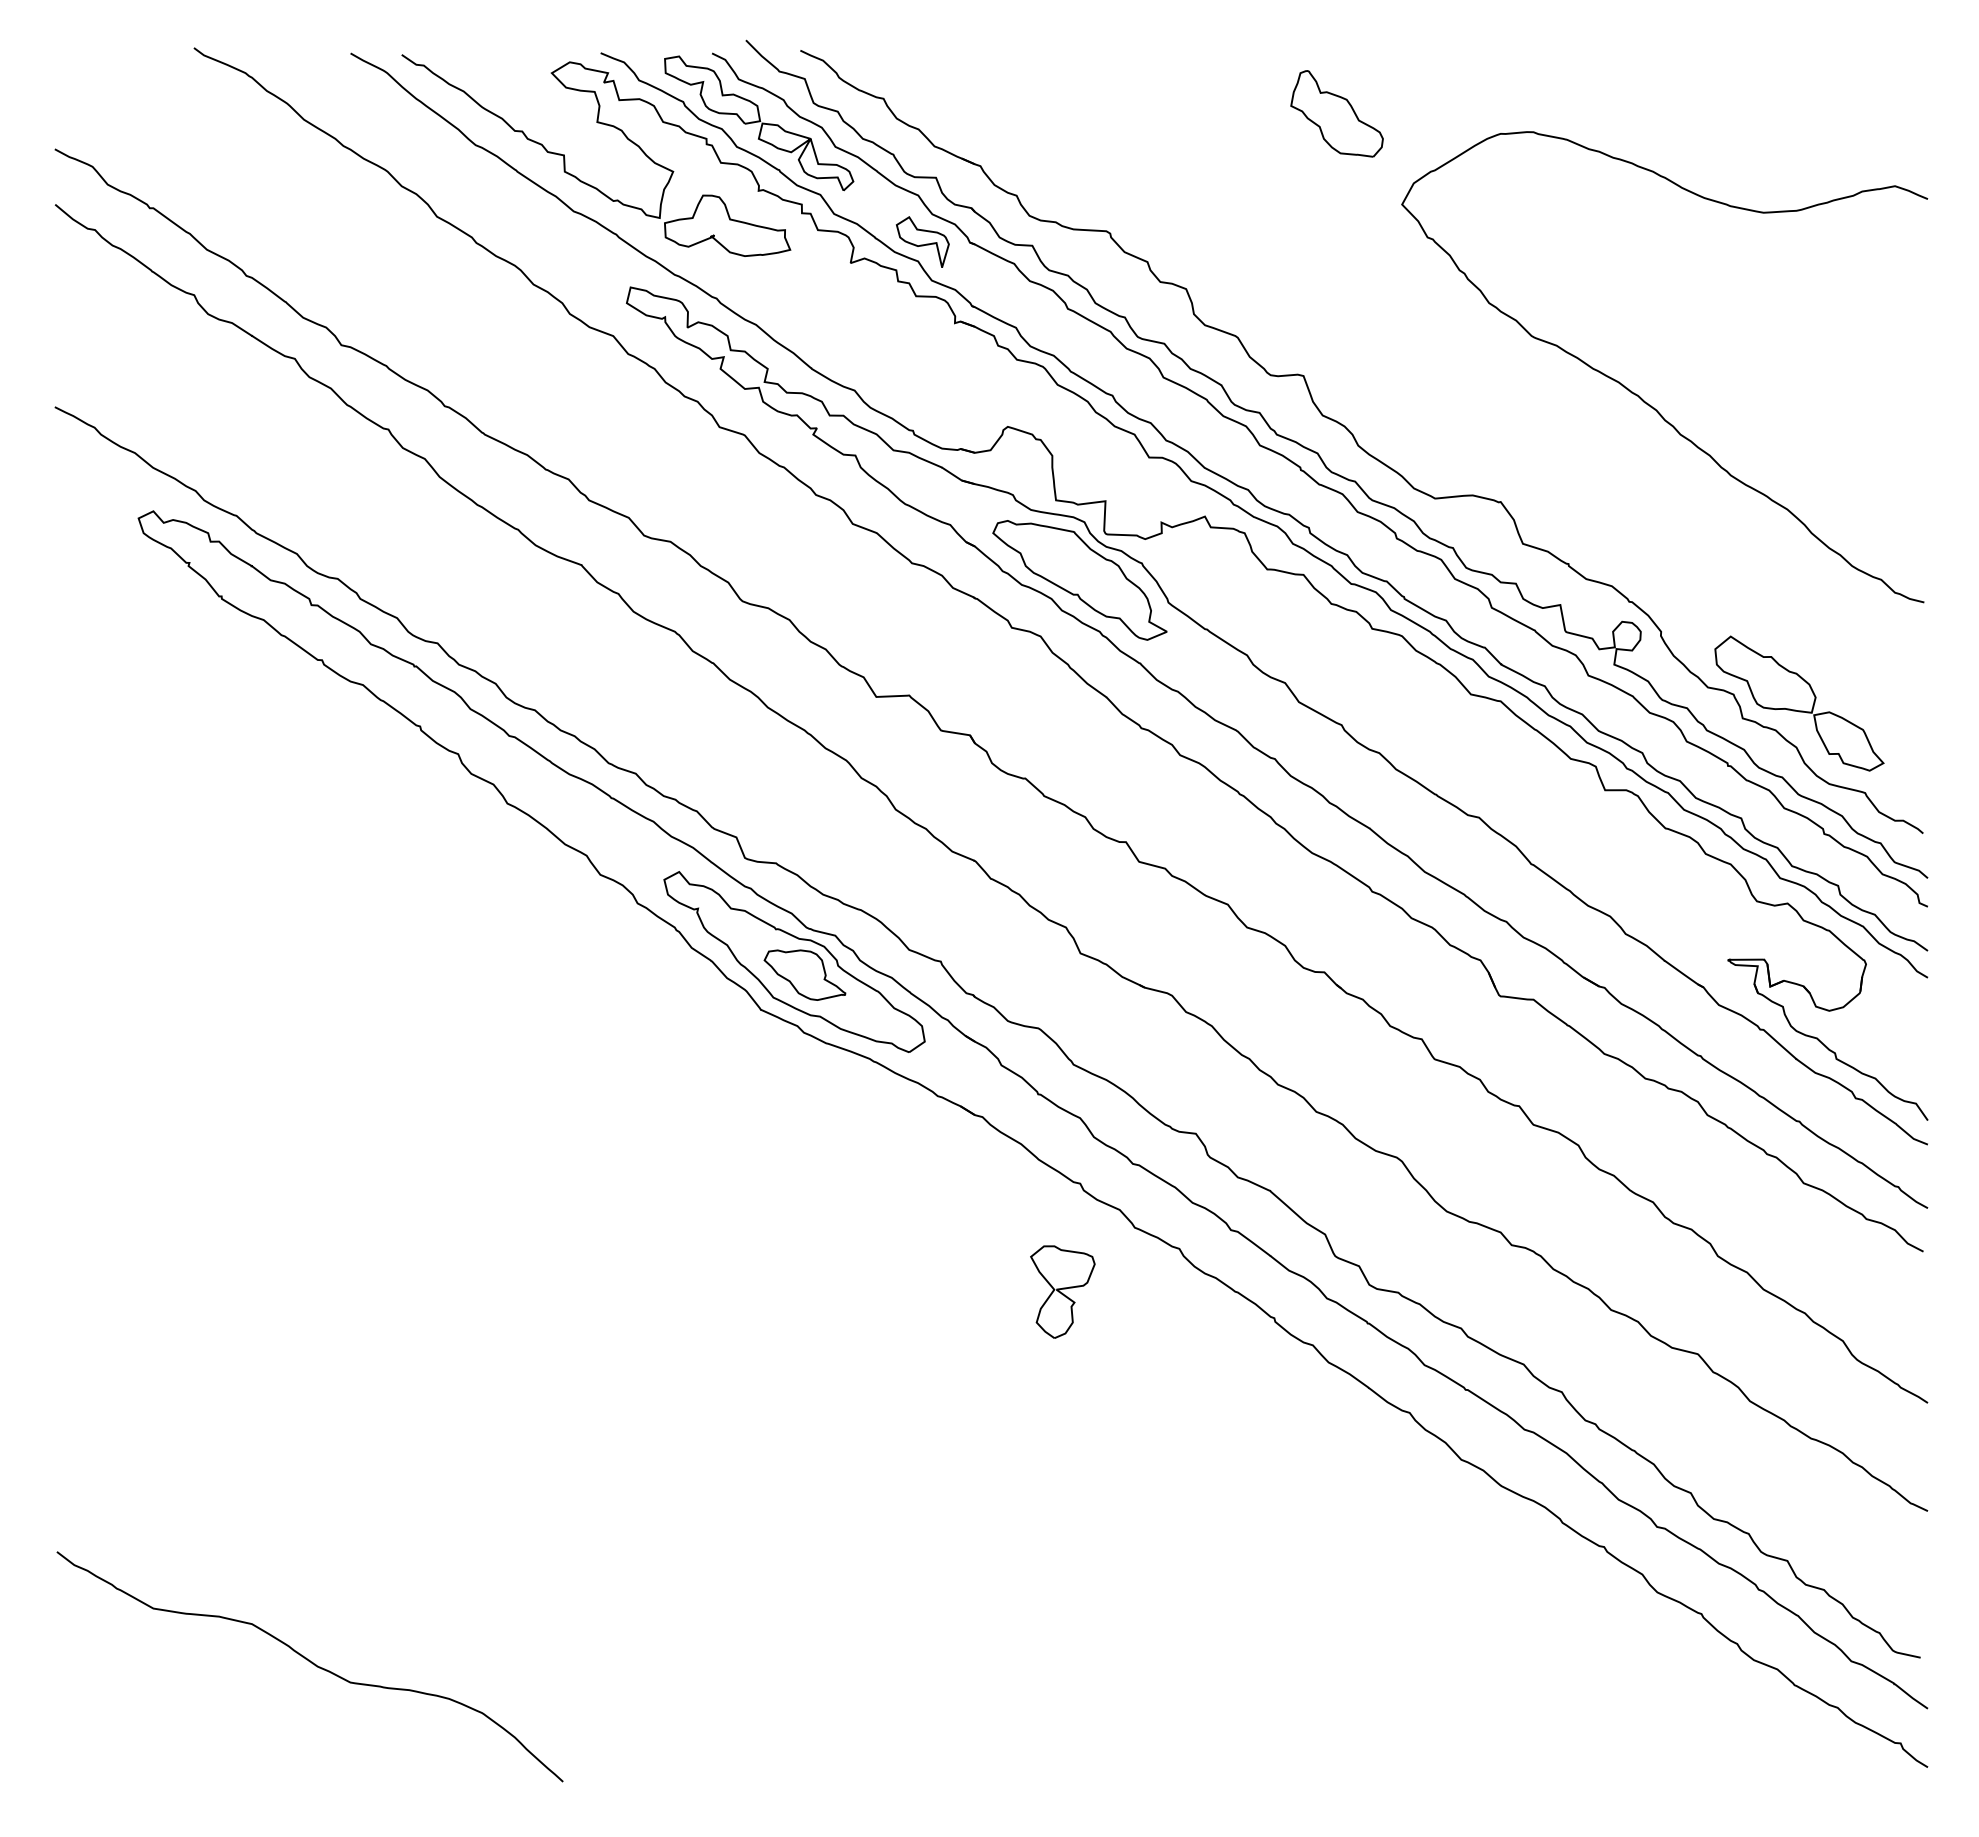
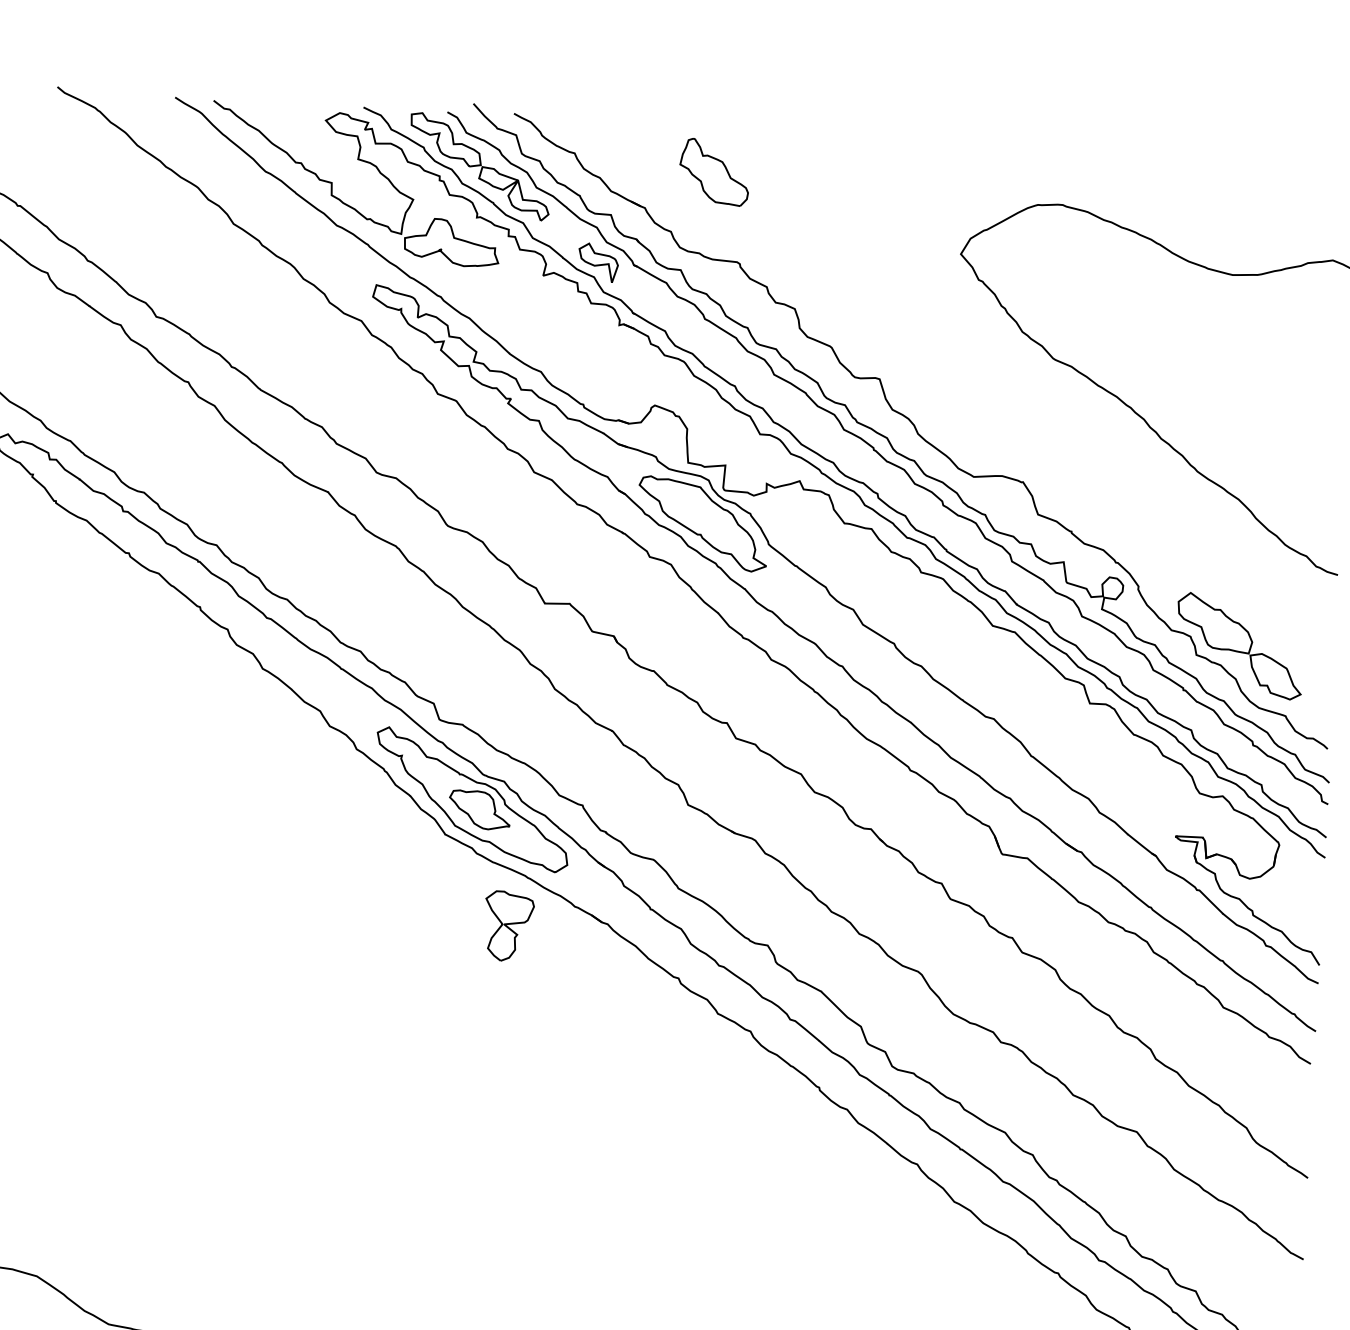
part: (1336, 113) -> (714, 172), moved
part: (1062, 1291) -> (508, 926), moved

